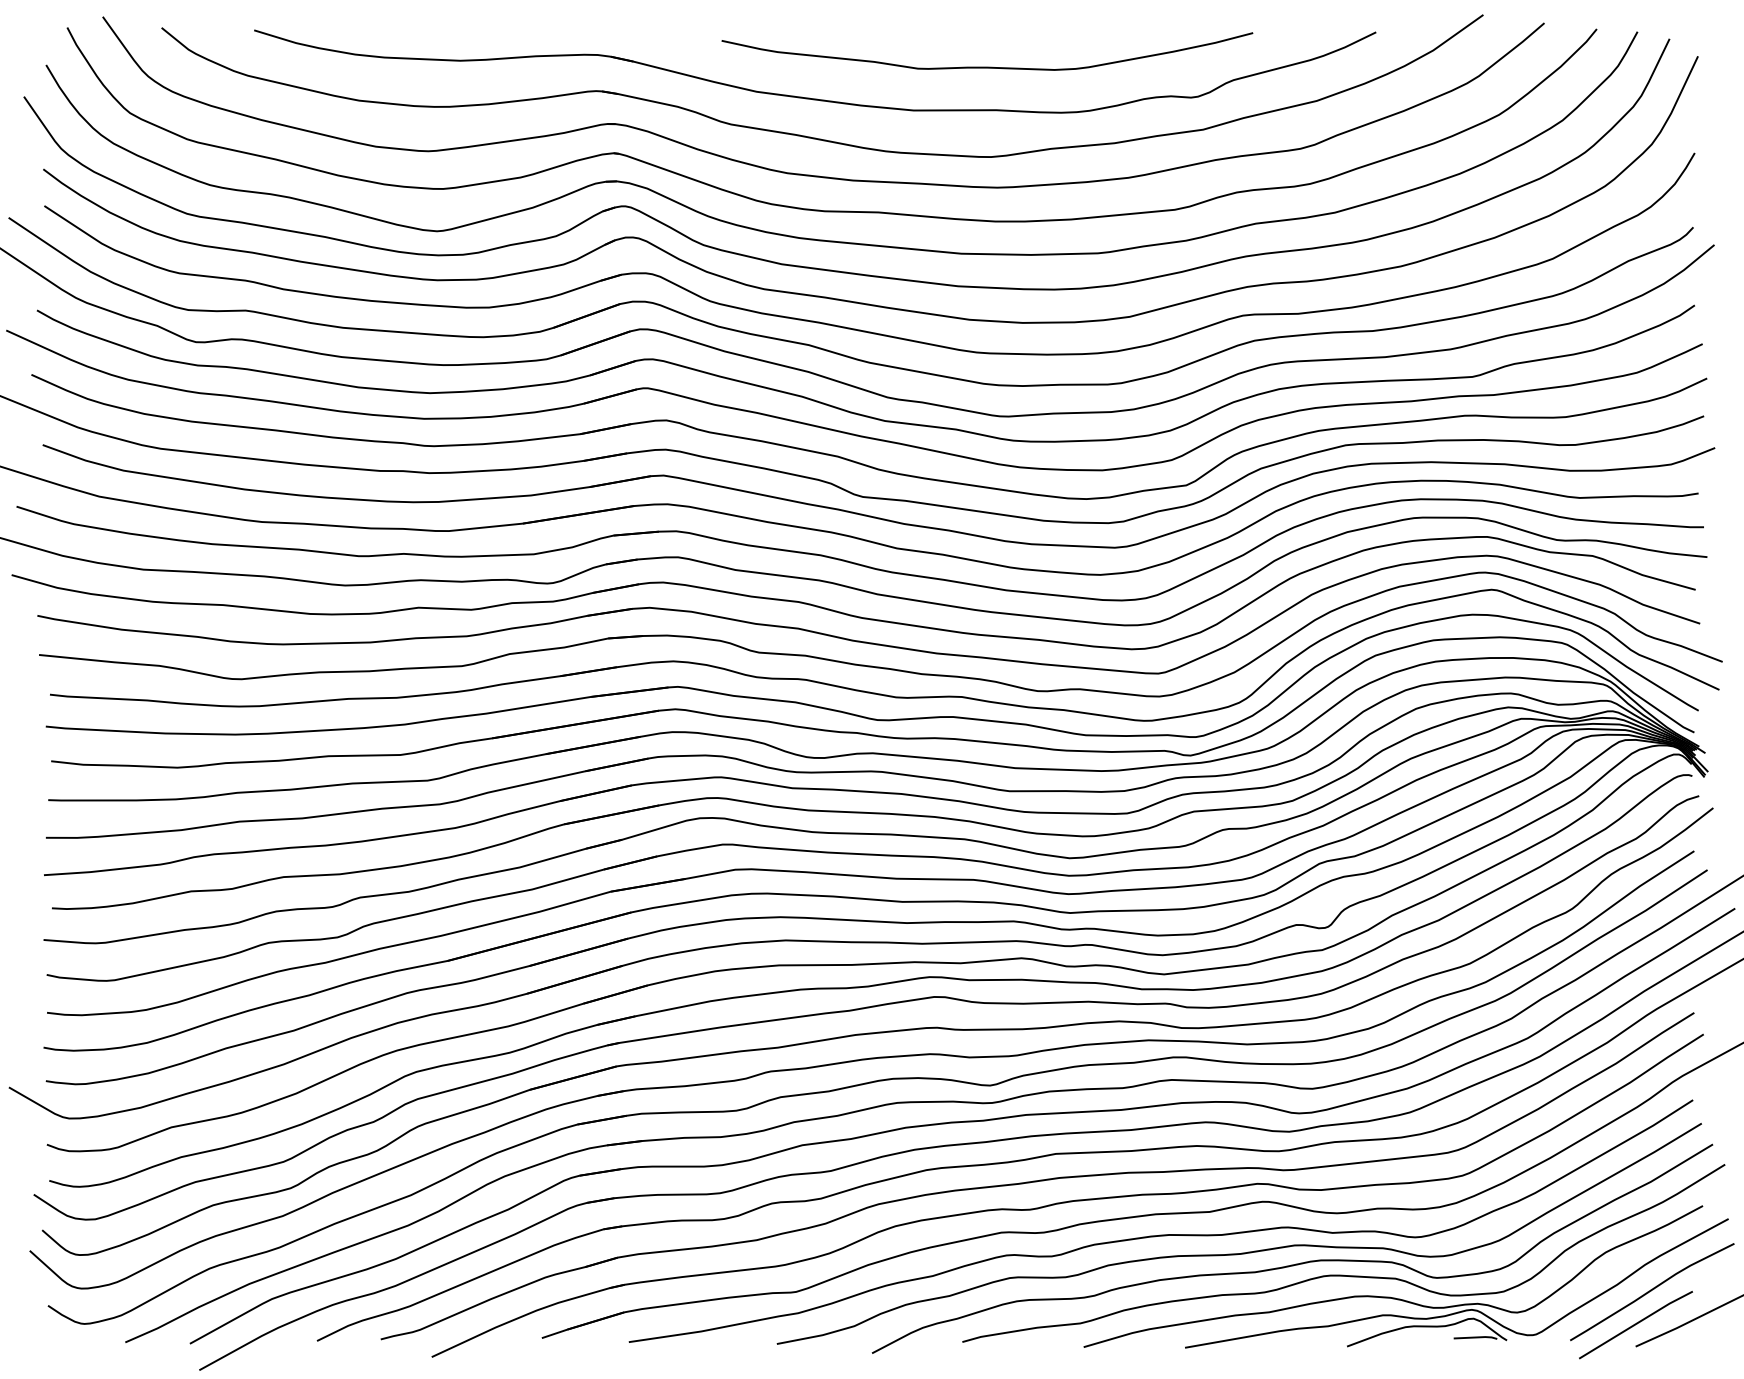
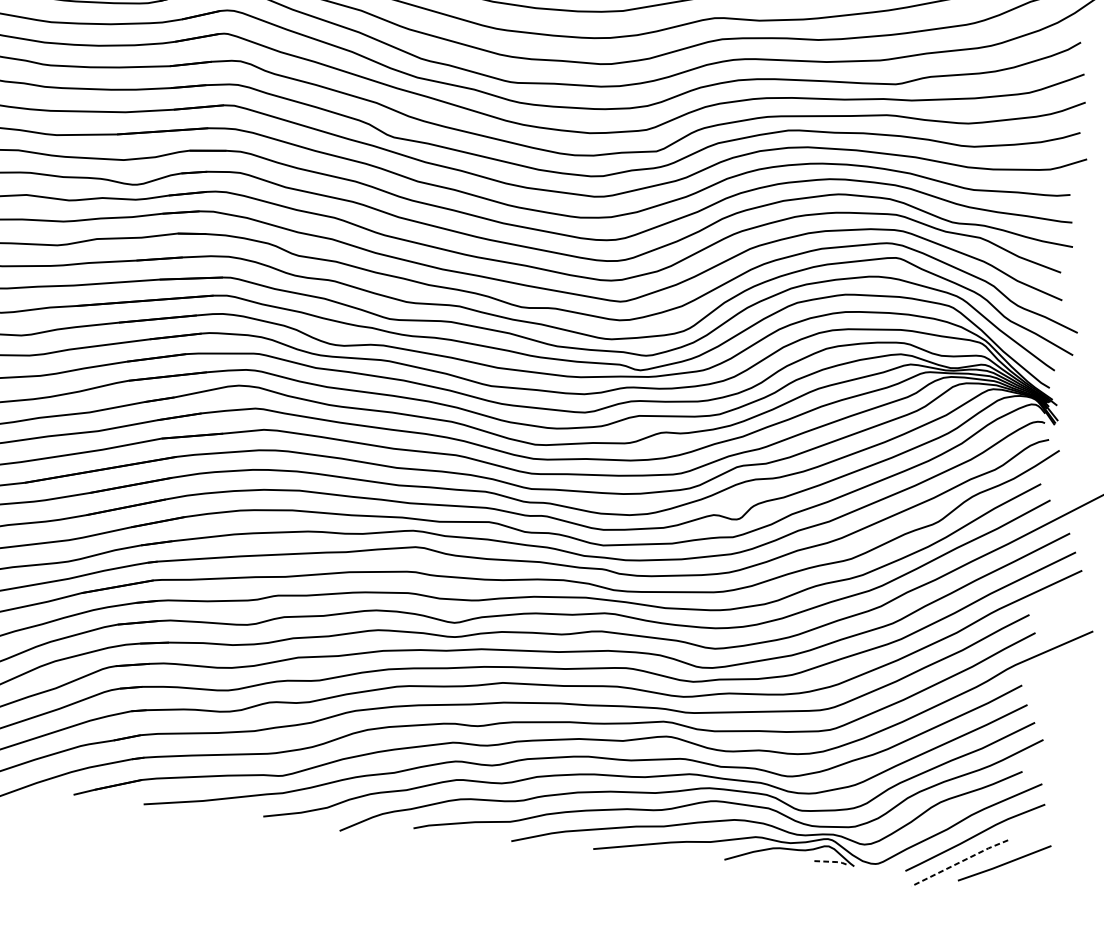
line: (1636, 1323) -> (960, 862), solid -> dashed
line: (1476, 1337) -> (829, 861), solid -> dashed

